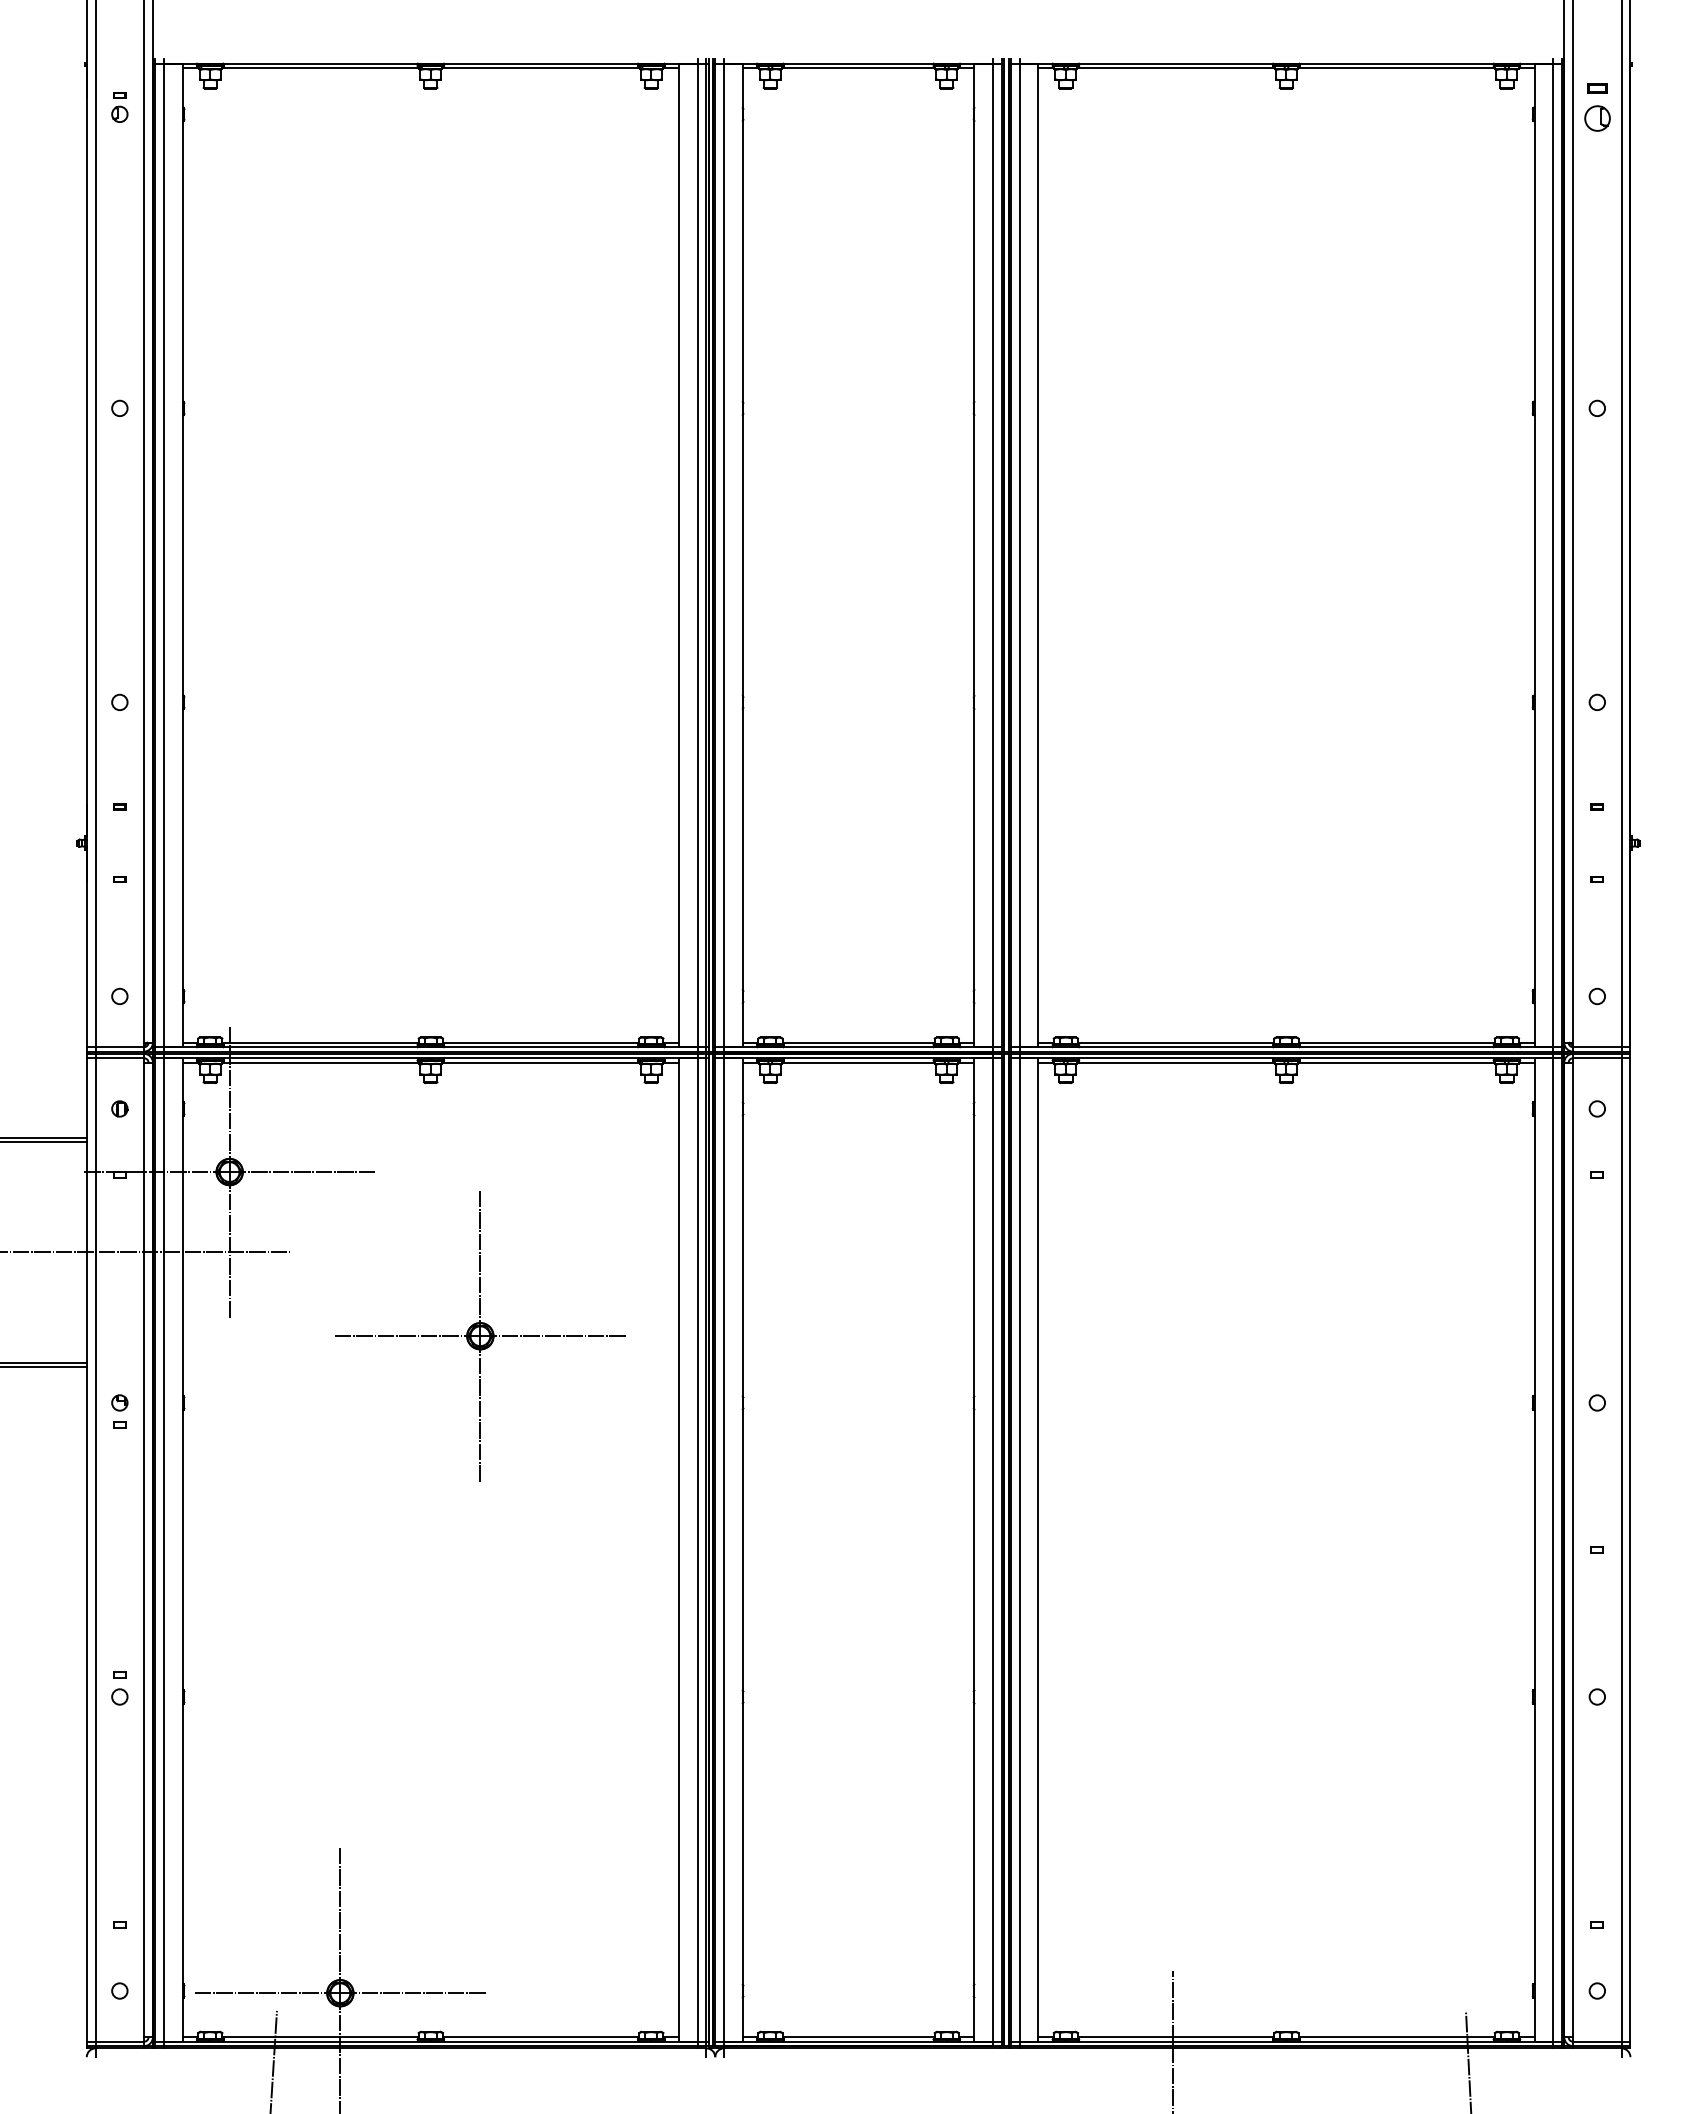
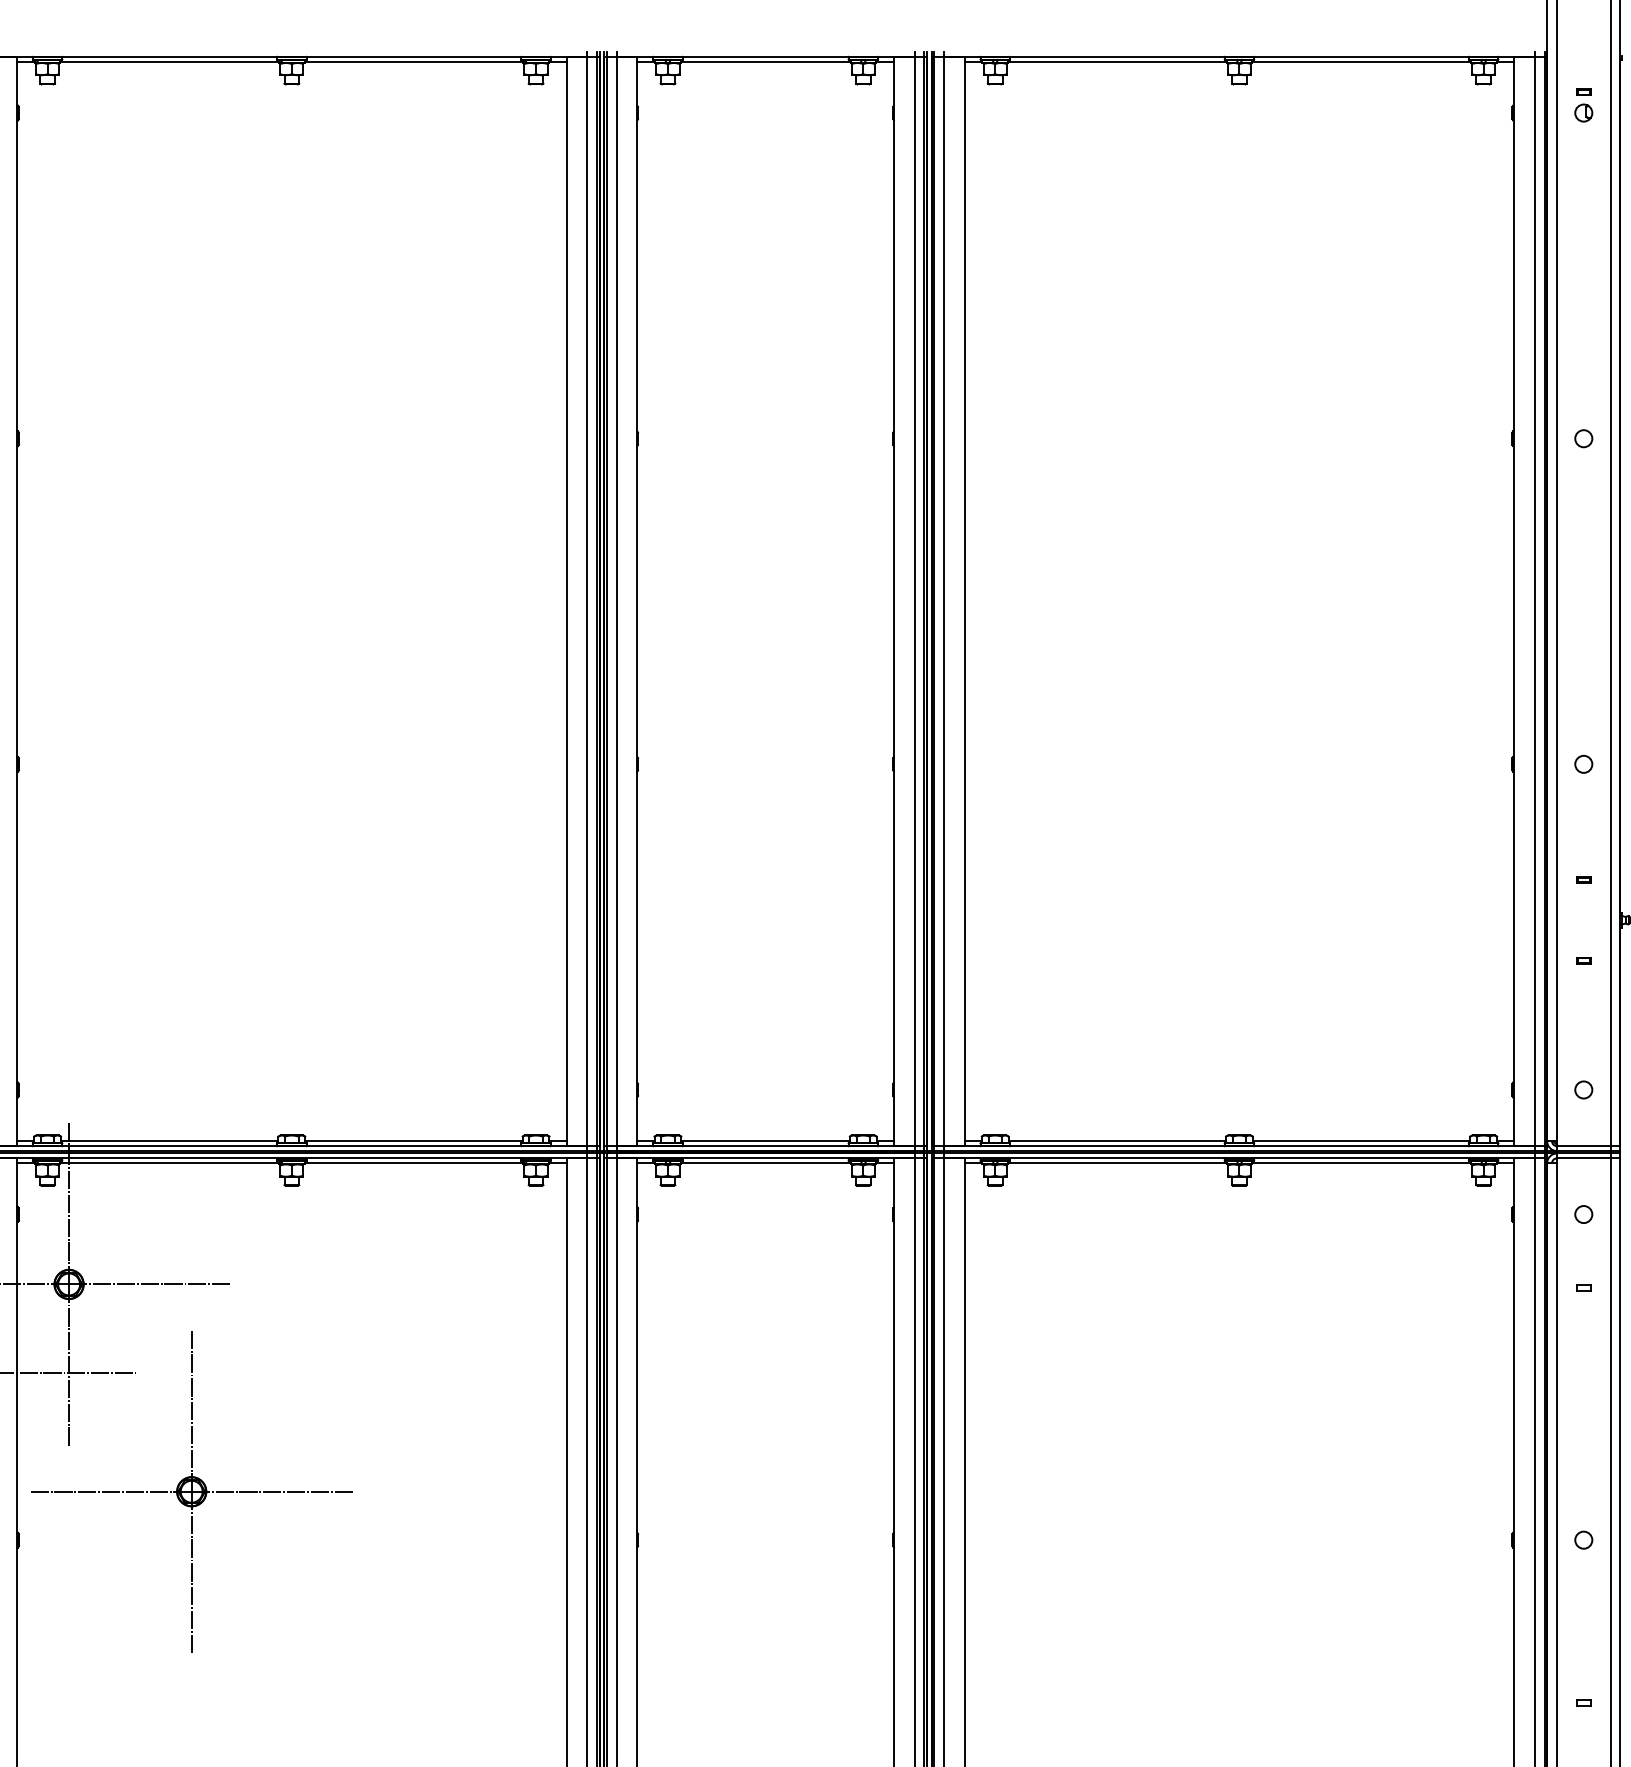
part: (1596, 107) -> (1582, 105), size x0.62
part: (480, 1336) -> (191, 1492), moved

